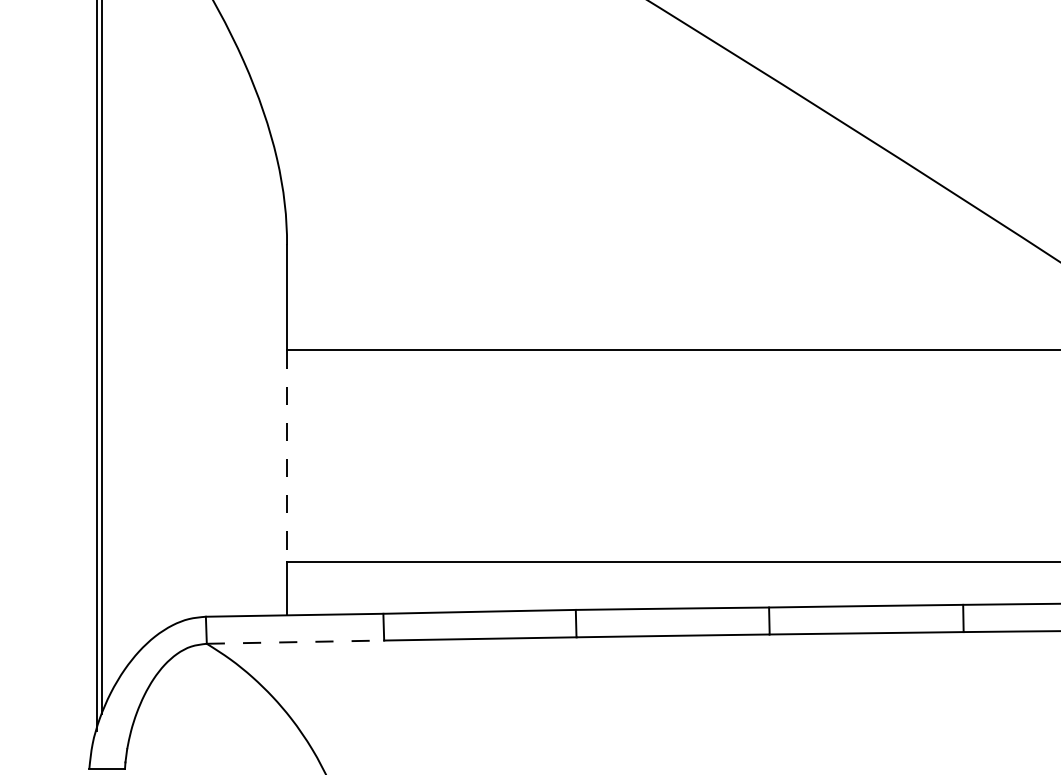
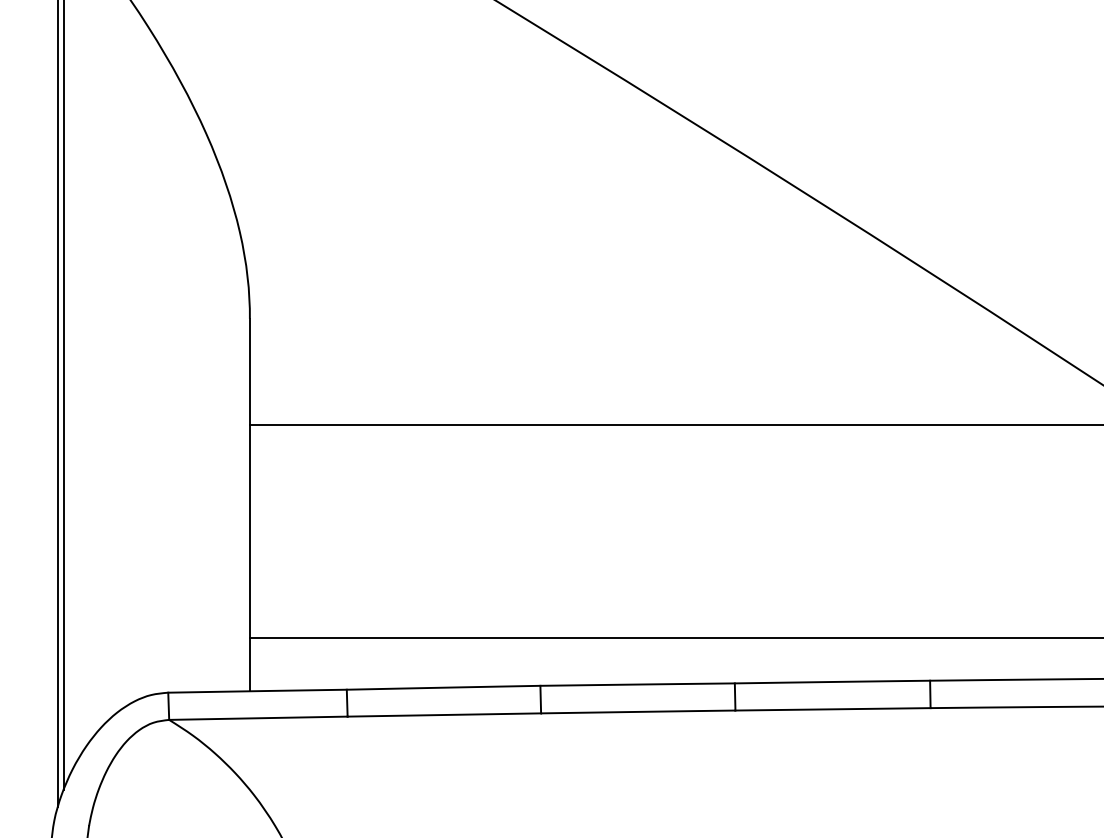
line: (286, 456) -> (249, 531), dashed -> solid
line: (295, 642) -> (258, 718), dashed -> solid

